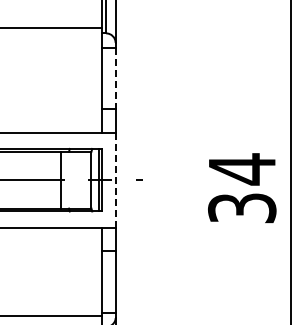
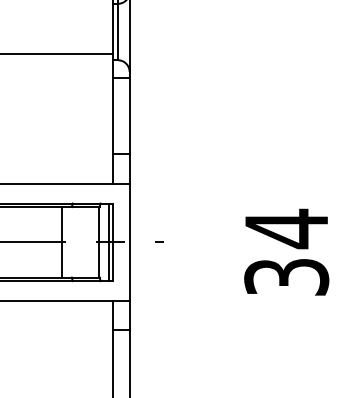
line: (115, 78) -> (129, 116), dashed -> solid
line: (115, 180) -> (129, 242), dashed -> solid

